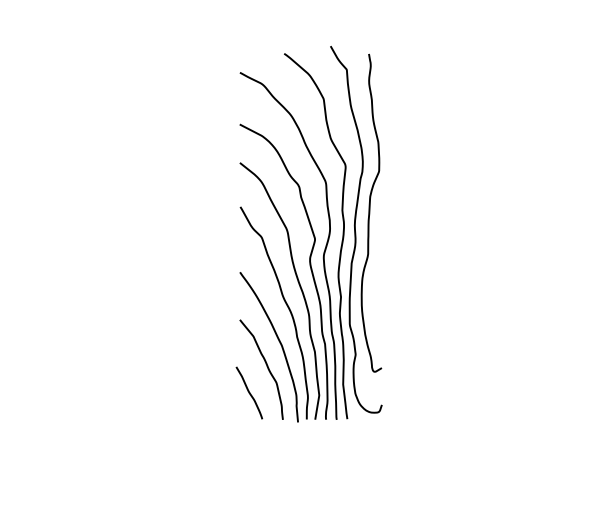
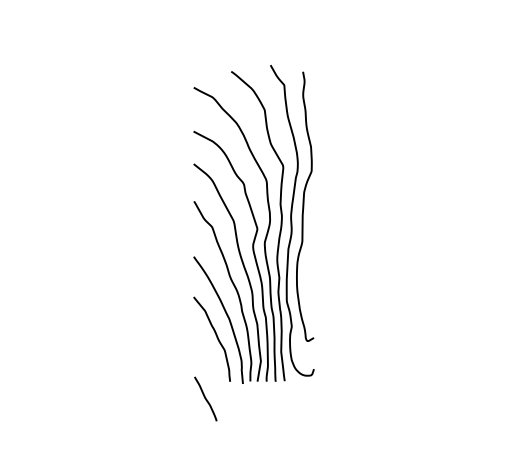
curve: (249, 392) -> (205, 398), moved

